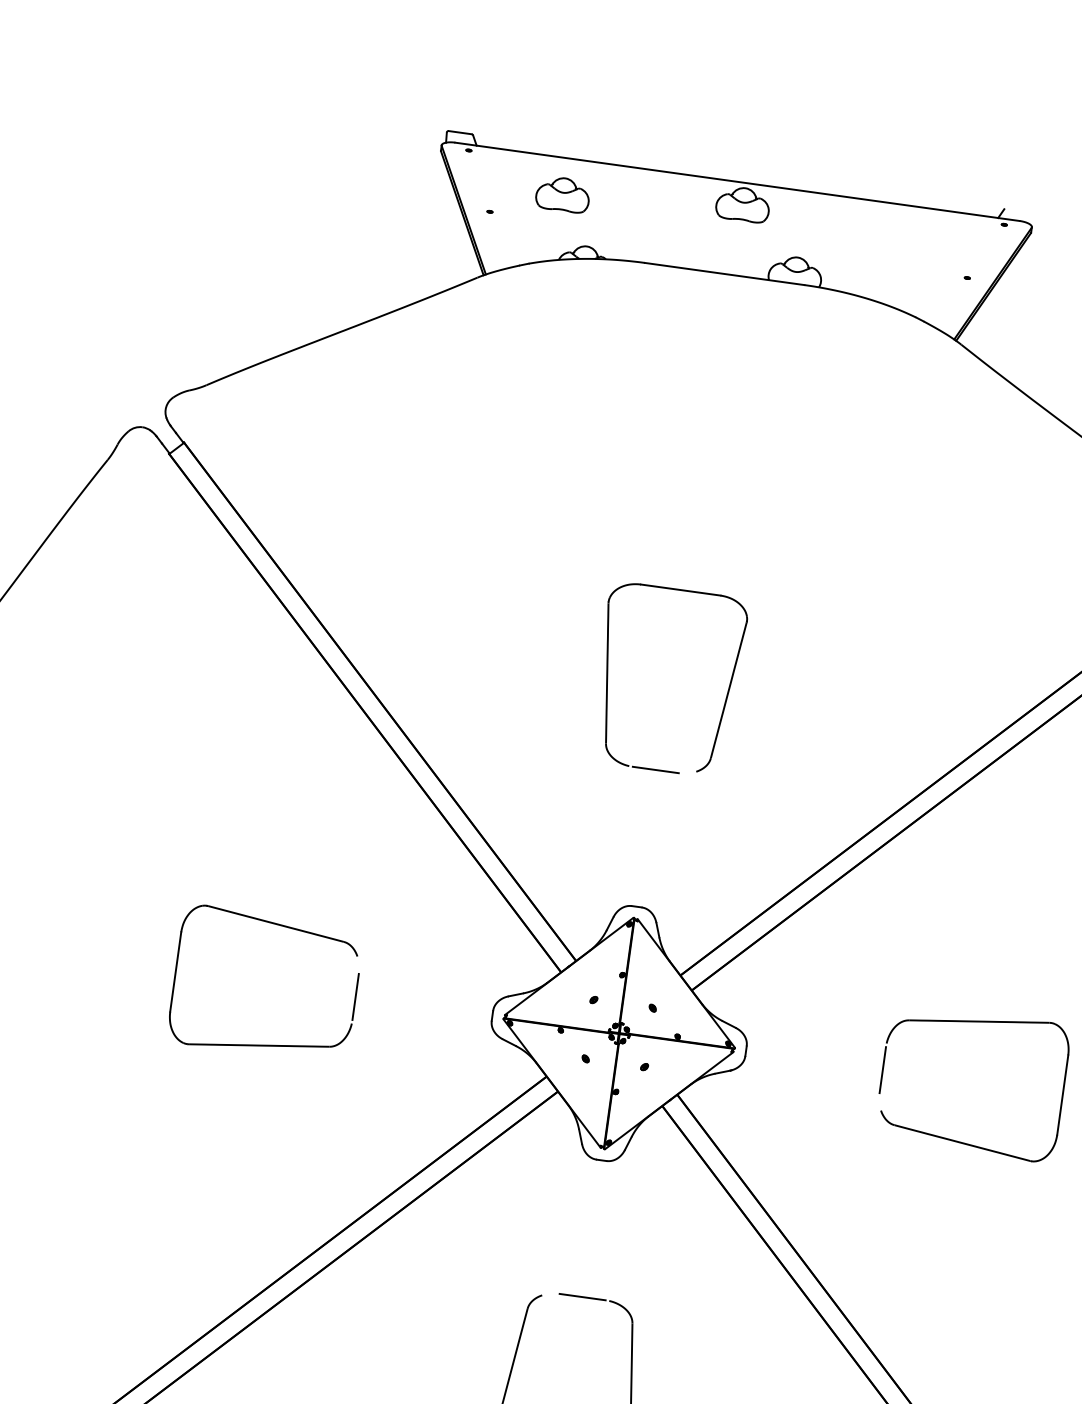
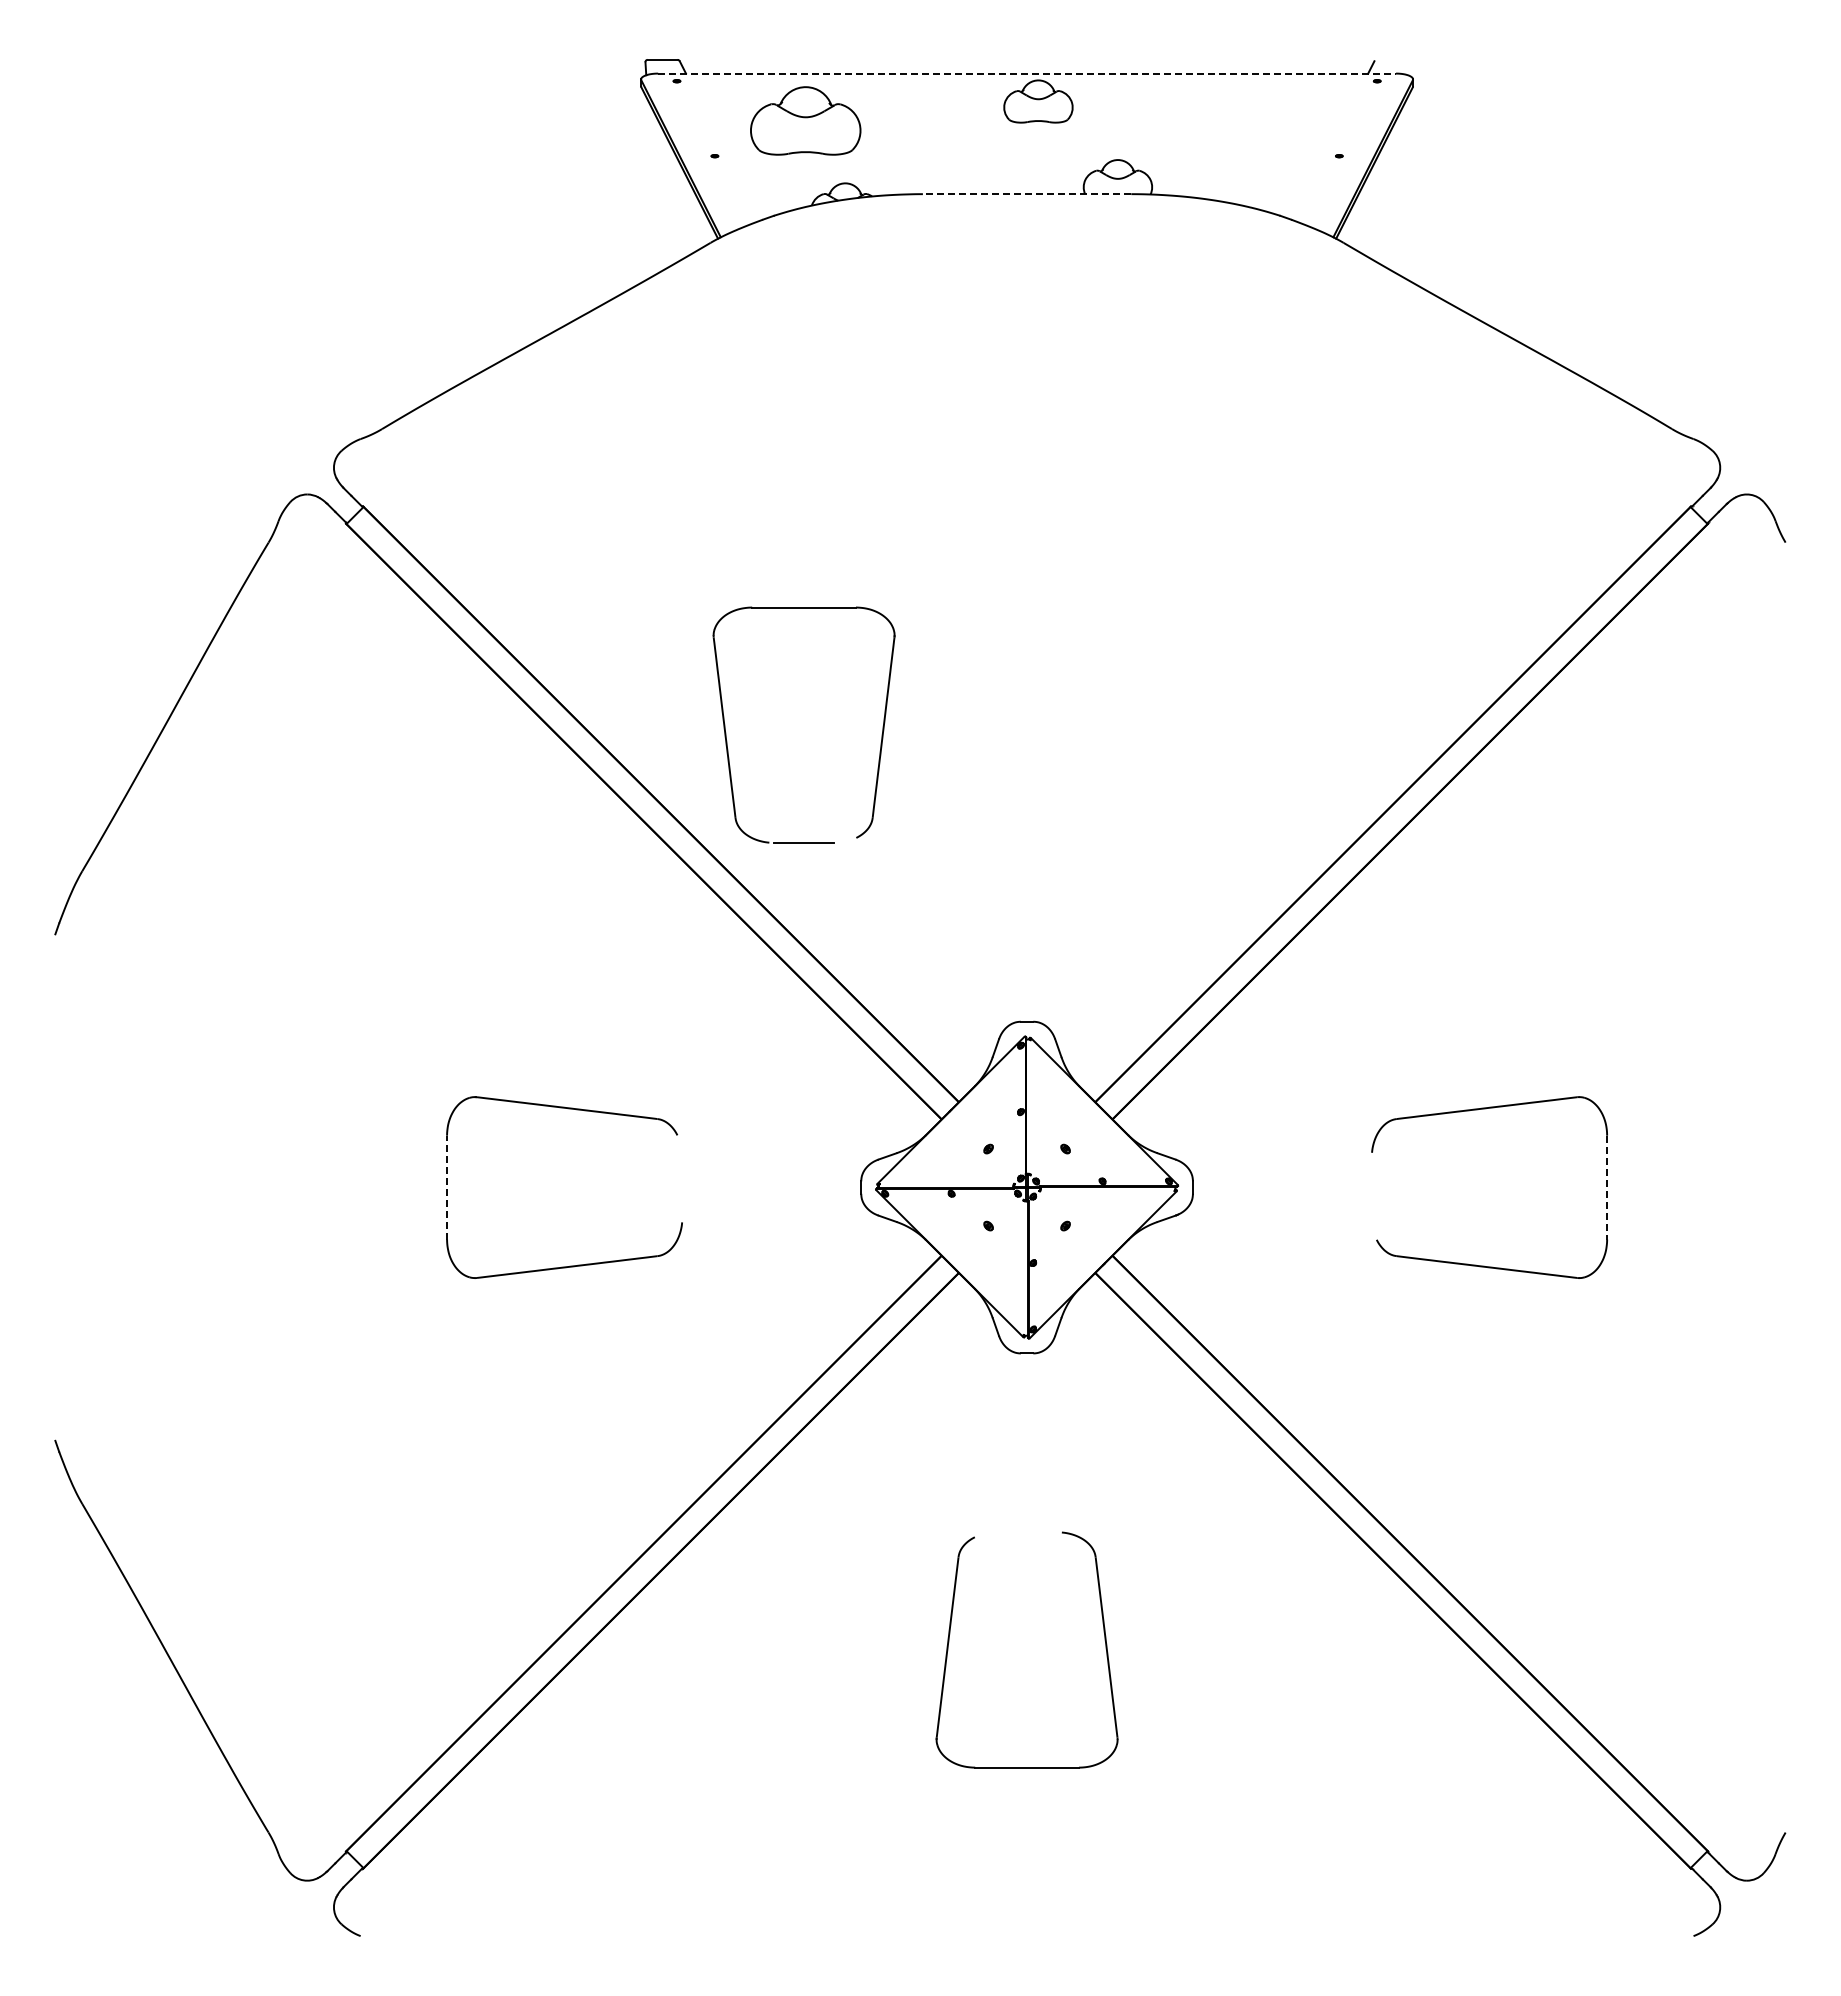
line: (737, 181) -> (1027, 73), solid -> dashed
part: (563, 194) -> (805, 120), size x1.6
line: (724, 274) -> (1026, 194), solid -> dashed
part: (608, 677) -> (726, 732), moved
line: (176, 971) -> (447, 1187), solid -> dashed
line: (355, 996) -> (682, 1187), removed
line: (882, 1070) -> (1371, 1187), removed
line: (1063, 1095) -> (1607, 1187), solid -> dashed
line: (582, 1297) -> (1027, 1532), removed

